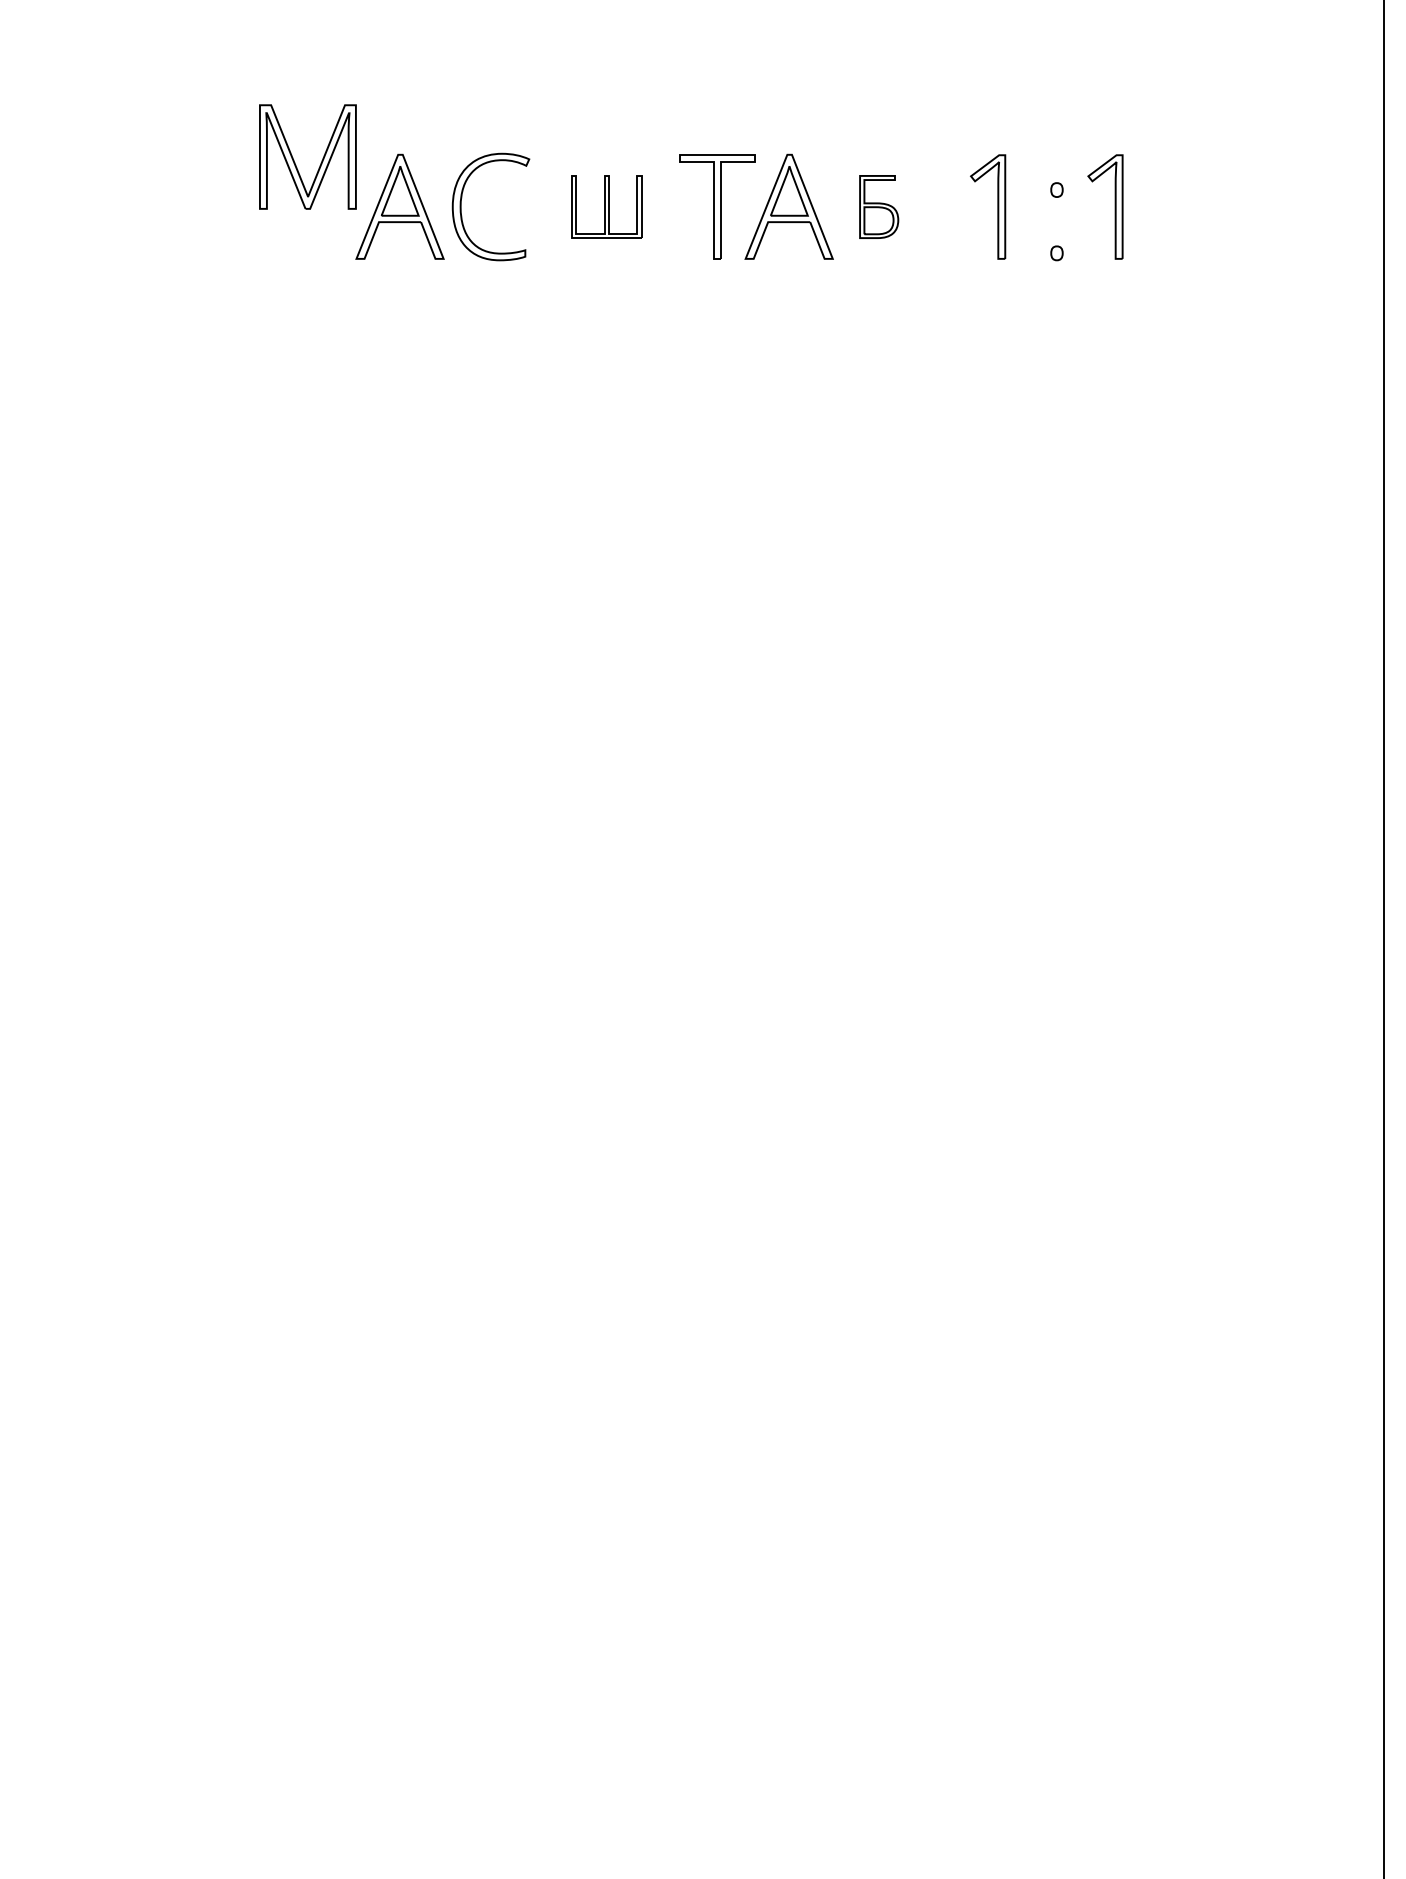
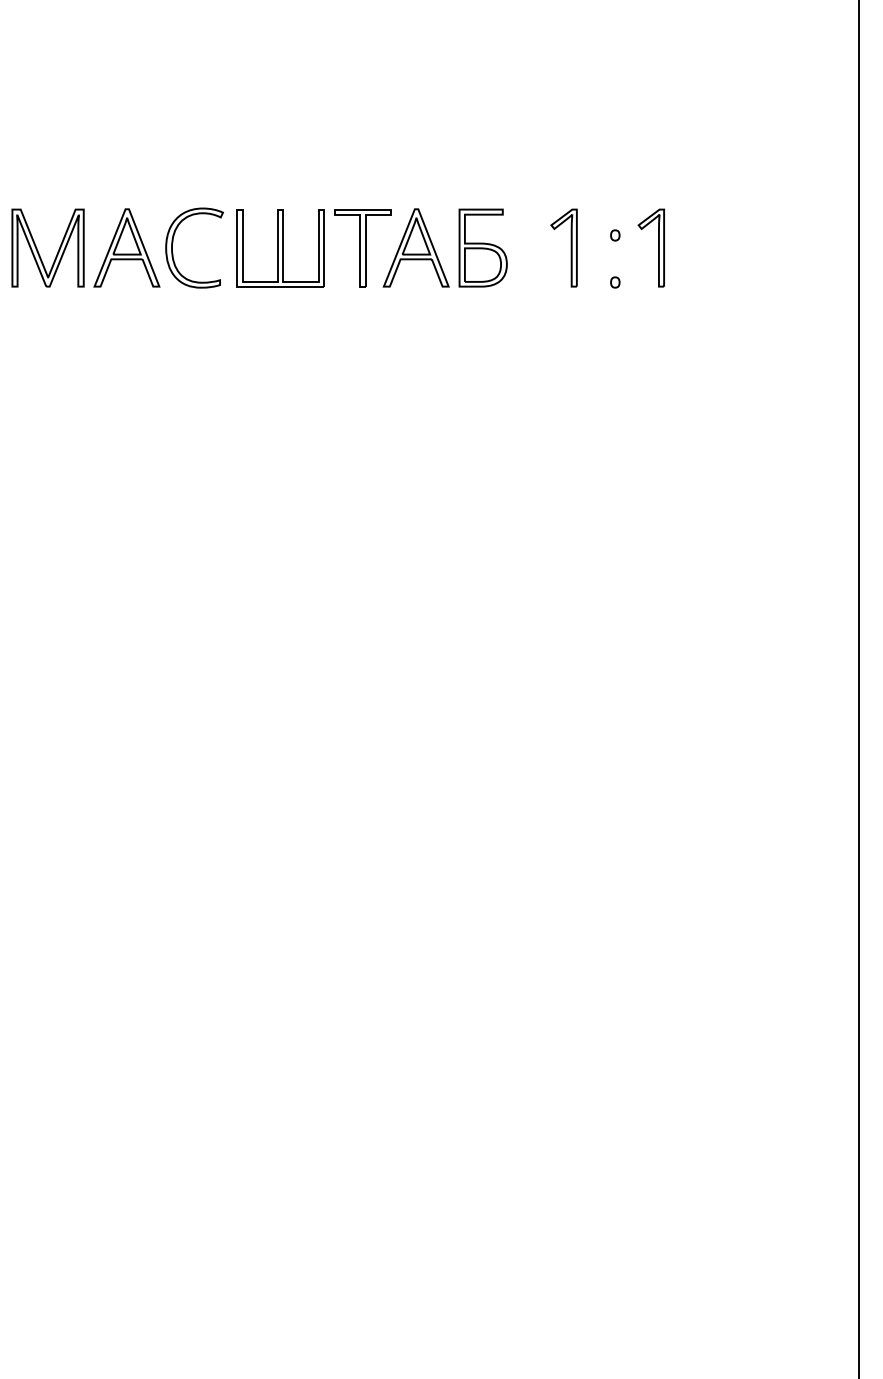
part: (295, 162) -> (38, 252), moved
part: (606, 206) -> (280, 247), size x1.67
part: (878, 206) -> (482, 247), size x1.67

